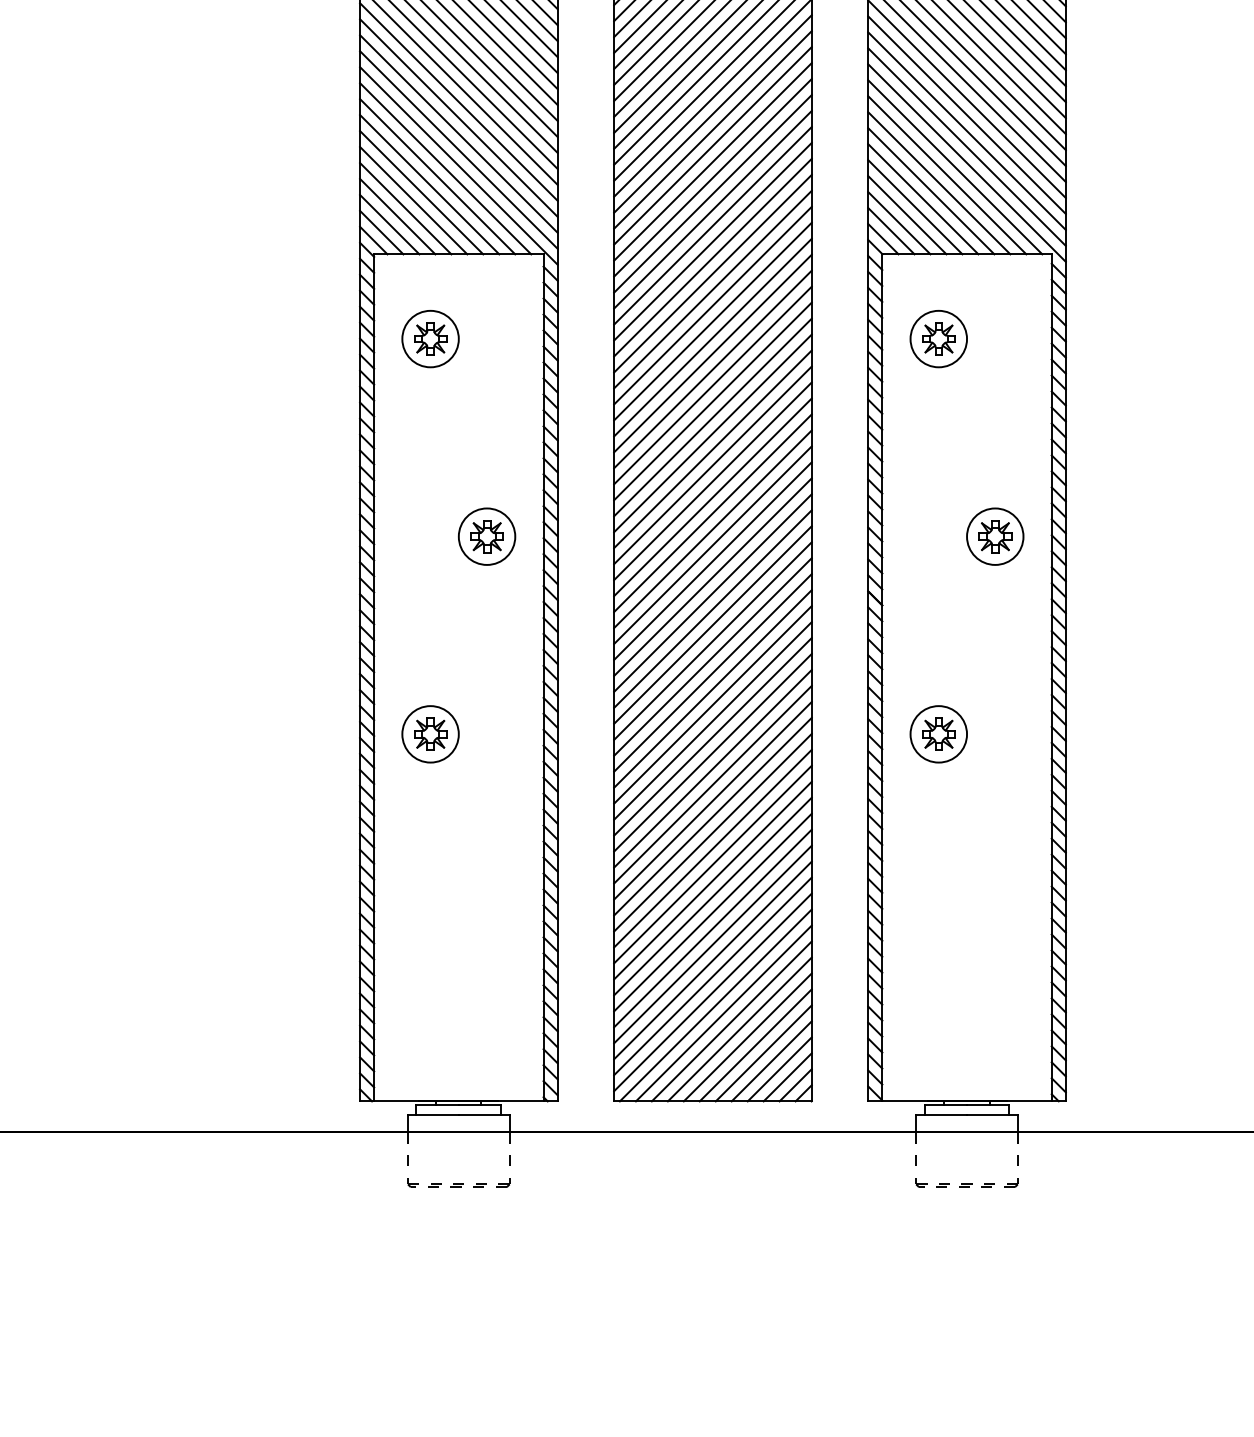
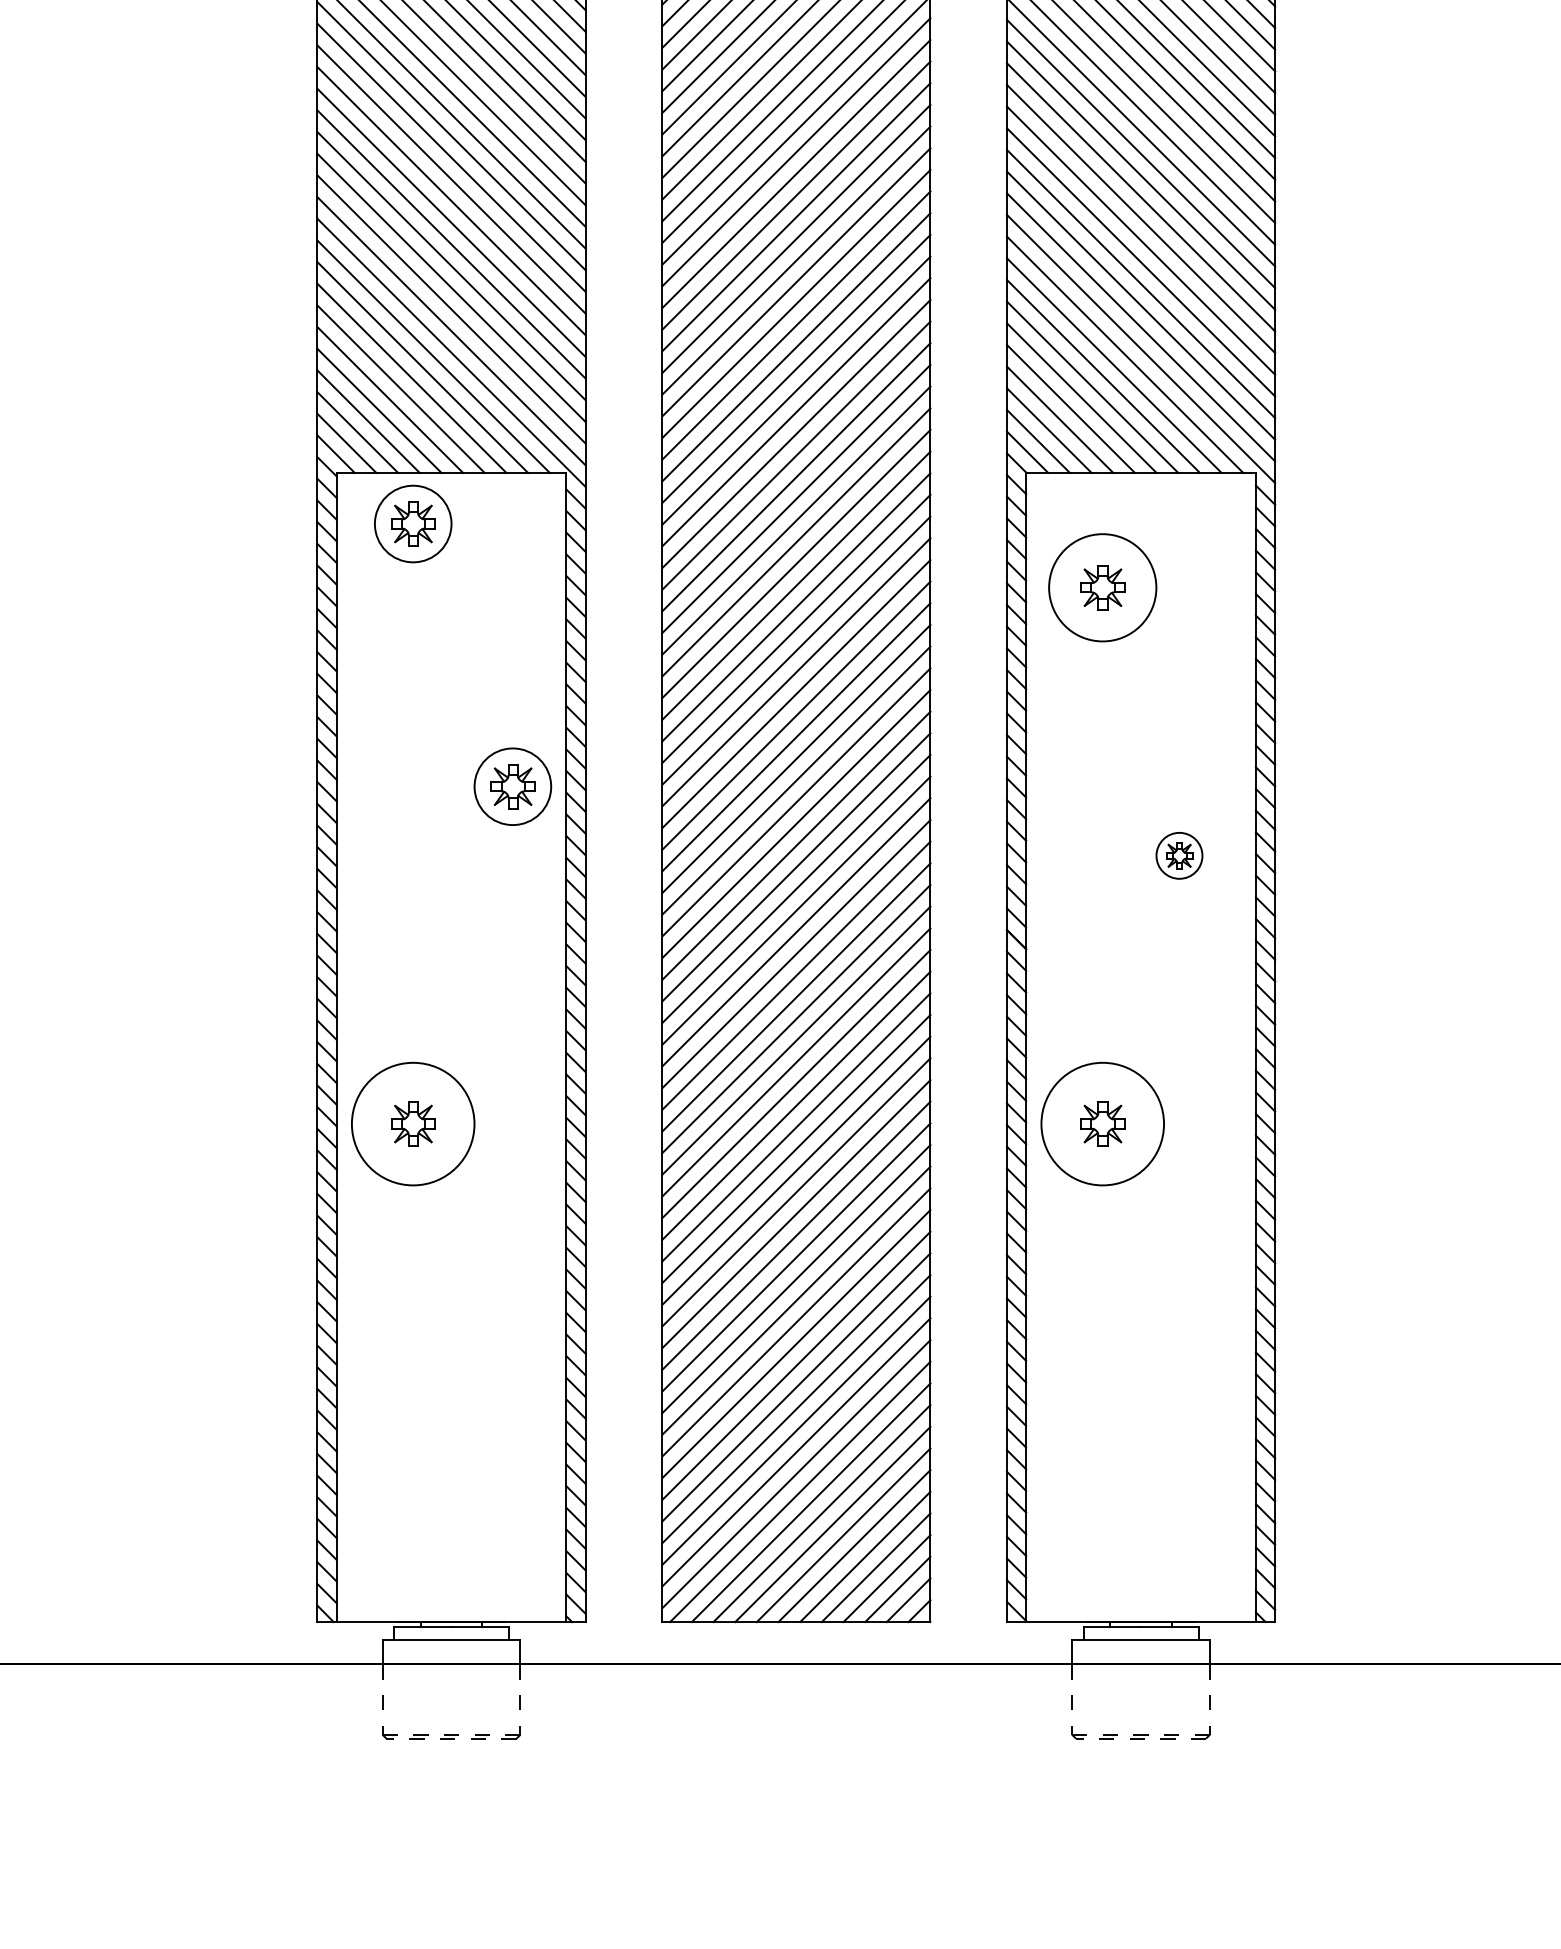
circle: (938, 338) -> (1102, 587), size x1.4
part: (430, 339) -> (413, 524), moved
part: (486, 536) -> (512, 786), moved
part: (995, 536) -> (1179, 855), size x0.6
circle: (430, 734) -> (413, 1124), size x1.6
circle: (938, 734) -> (1102, 1124), size x1.6

